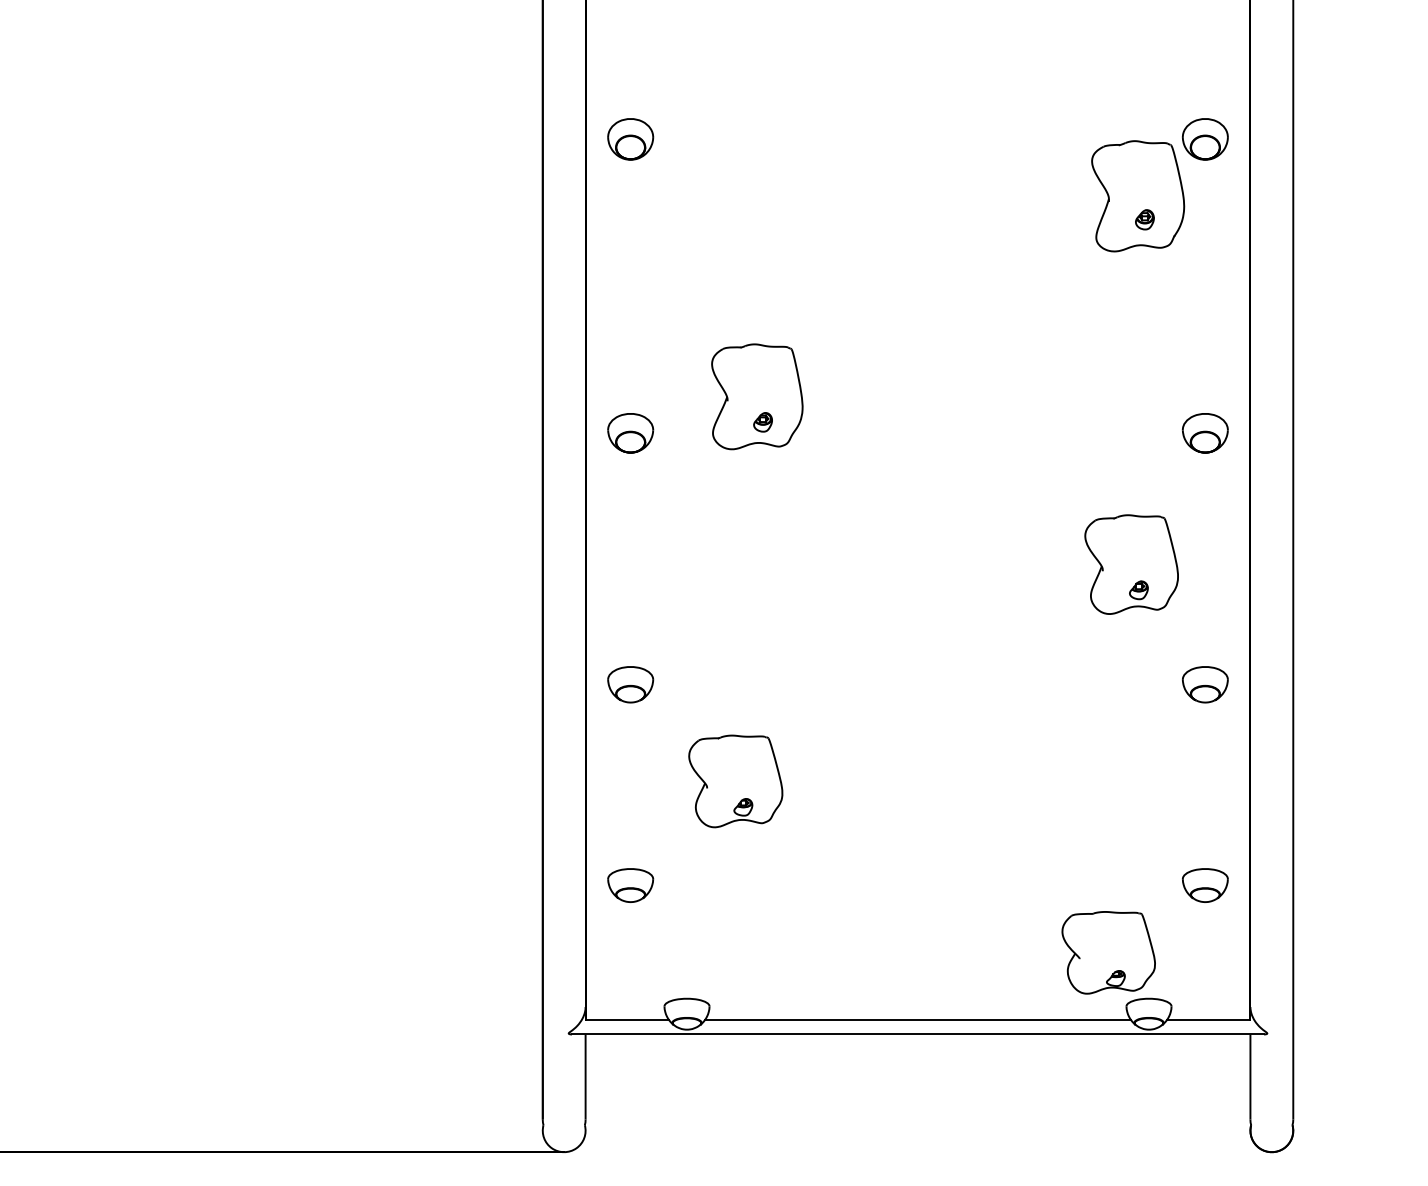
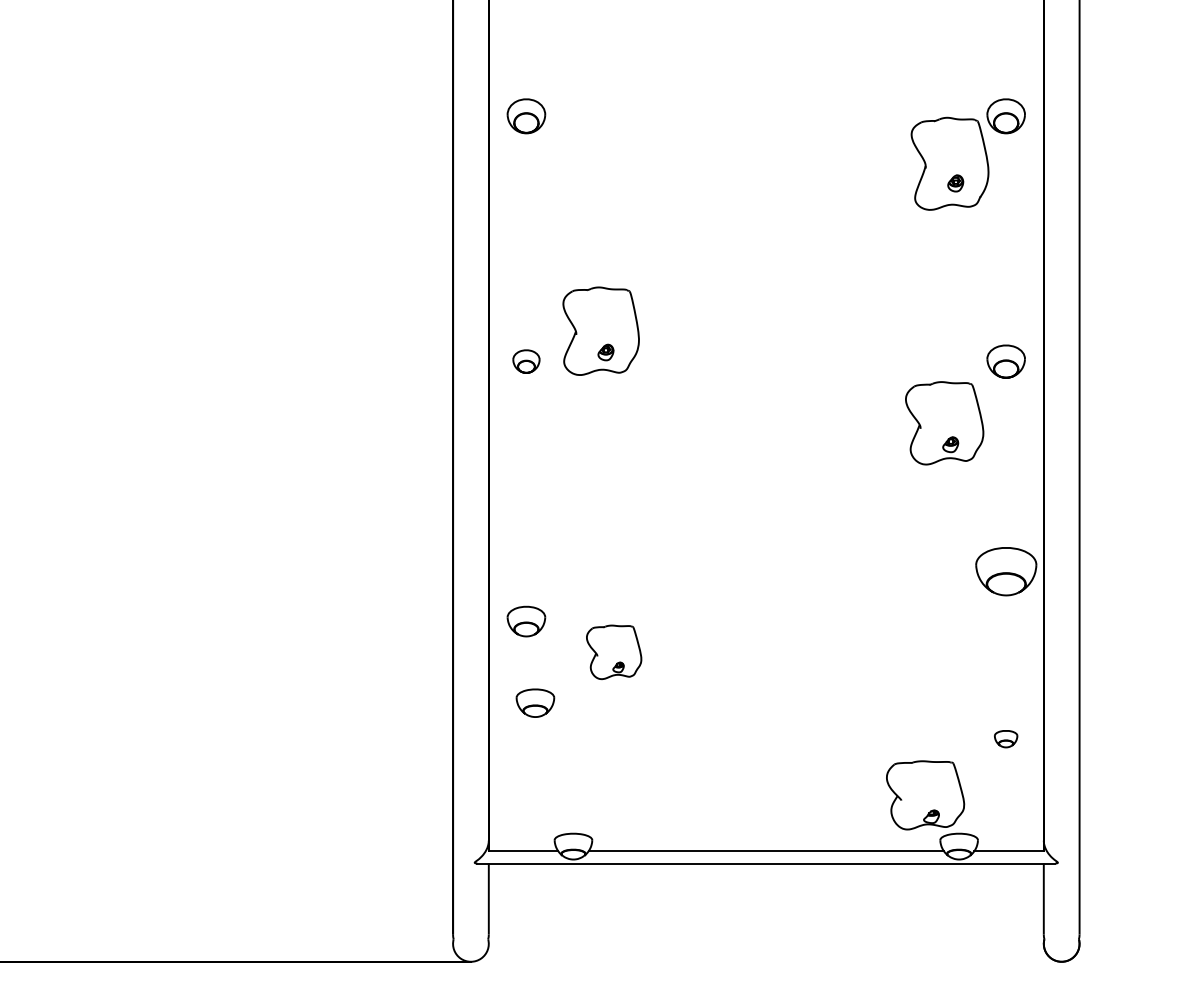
part: (756, 395) -> (600, 330), moved
part: (630, 433) -> (526, 361), size x0.7
part: (1131, 564) -> (944, 423), moved
part: (630, 684) -> (526, 621), moved
part: (1204, 684) -> (1005, 571), size x1.6
part: (734, 781) -> (613, 652), size x0.7
part: (630, 884) -> (535, 702), moved
part: (1204, 884) -> (1005, 738), size x0.6

